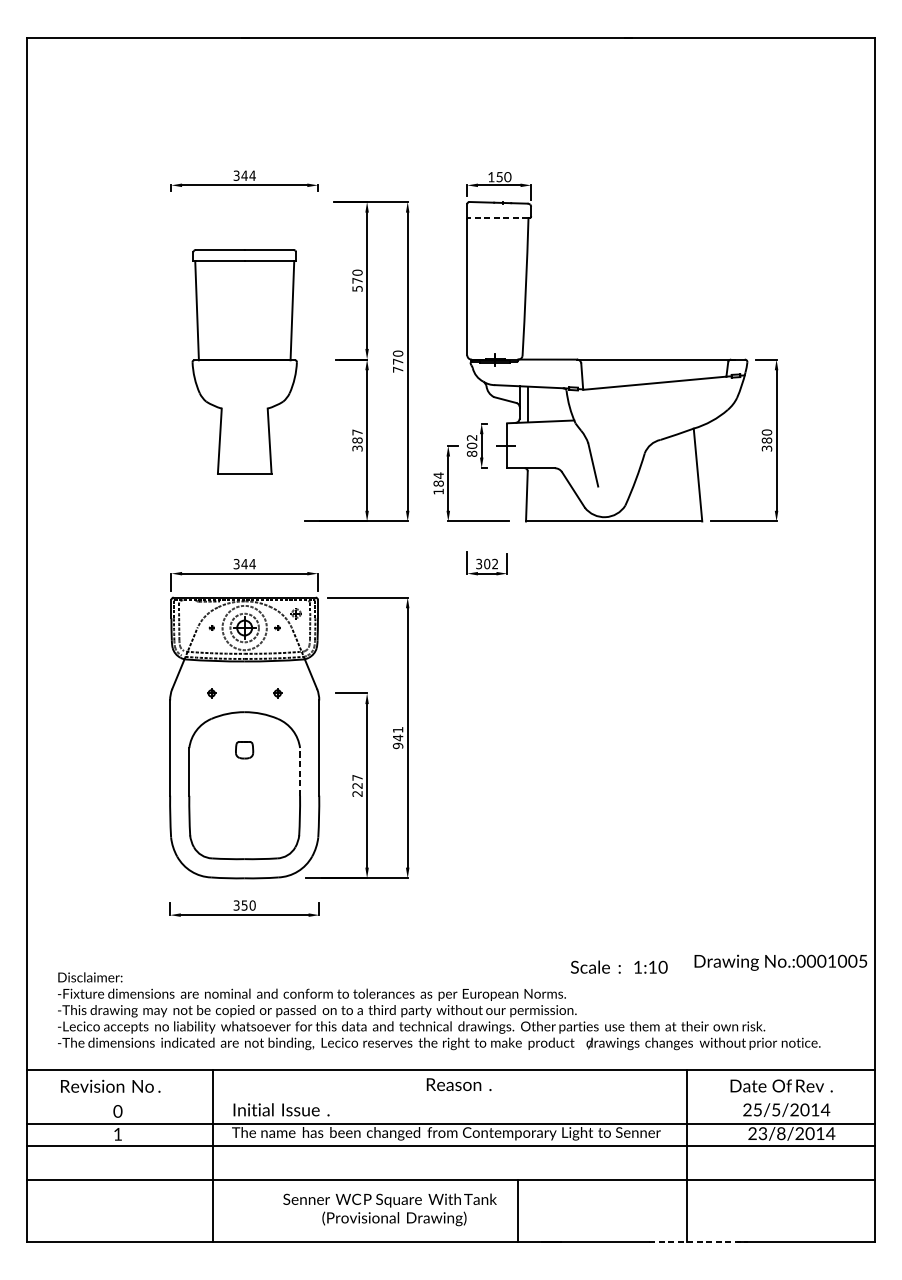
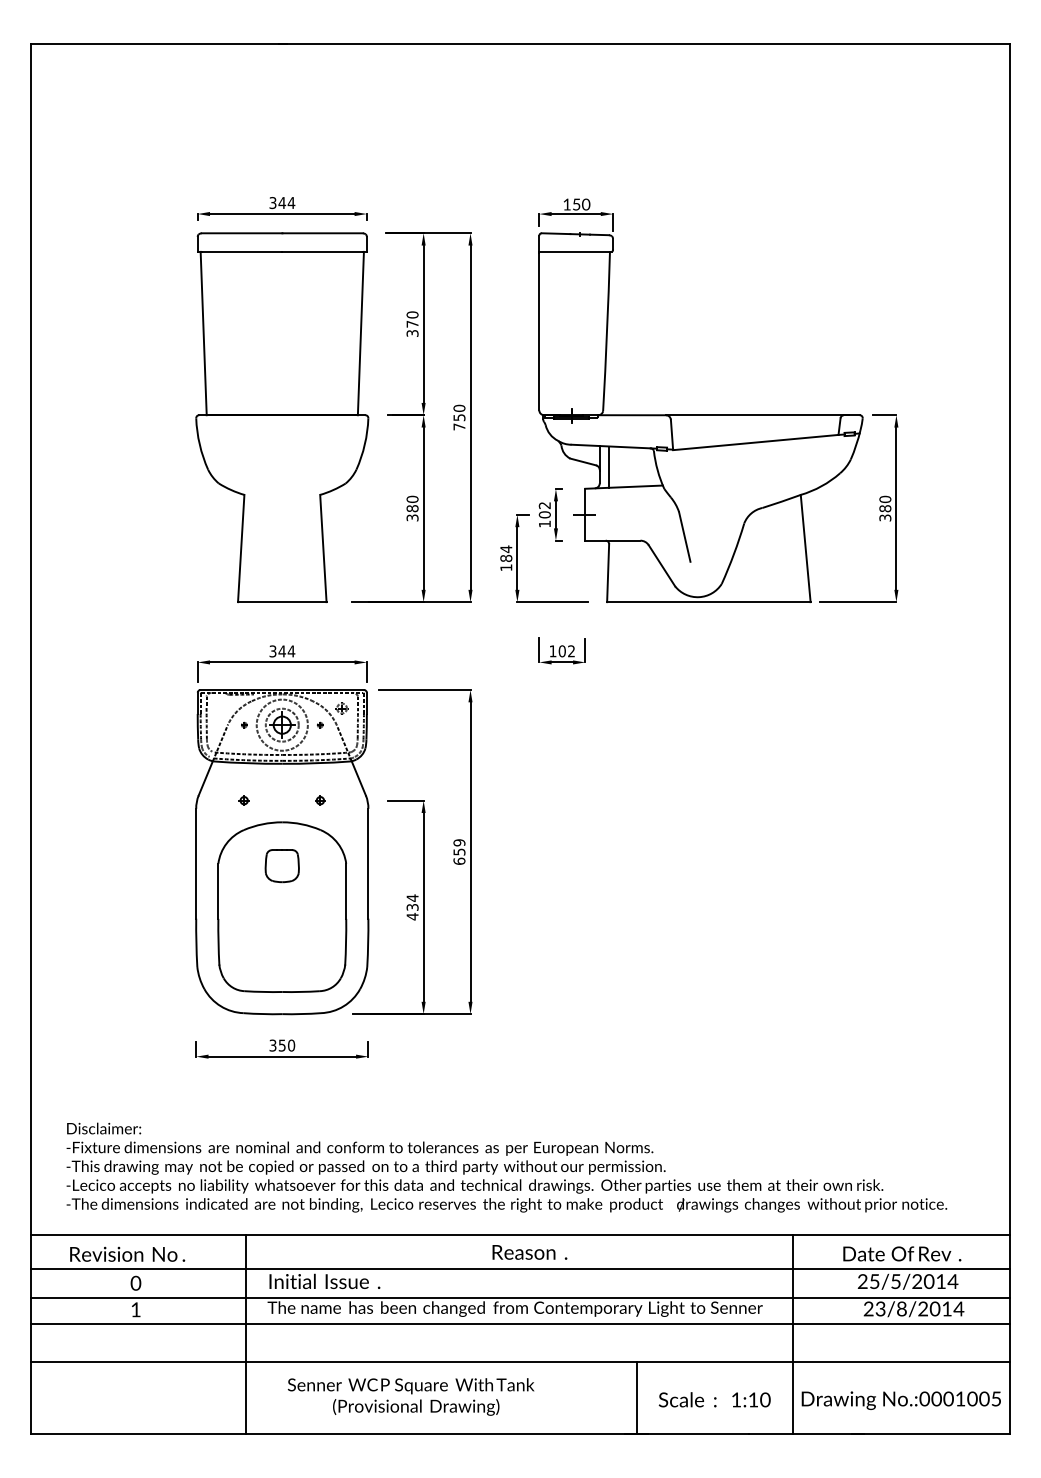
line: (497, 217) -> (574, 251), dashed -> solid
text: (356, 288) -> (411, 333), 570 -> 370
part: (244, 361) -> (282, 417), size x1.43
text: (398, 361) -> (459, 417), 770 -> 750
text: (357, 431) -> (412, 498), 387 -> 380
text: (471, 453) -> (544, 523), 802 -> 102
text: (478, 564) -> (552, 651), 302 -> 102
text: (398, 737) -> (459, 851), 941 -> 659
part: (244, 750) -> (281, 866), size x1.67
line: (300, 771) -> (346, 890), dashed -> solid
text: (357, 785) -> (412, 907), 227 -> 434
text: (780, 962) -> (900, 1400), moved
text: (619, 966) -> (714, 1399), moved
line: (451, 1098) -> (520, 1268), added
text: (390, 1209) -> (411, 1396), moved
line: (518, 1210) -> (637, 1397), moved
line: (698, 1241) -> (806, 1433), dashed -> solid

